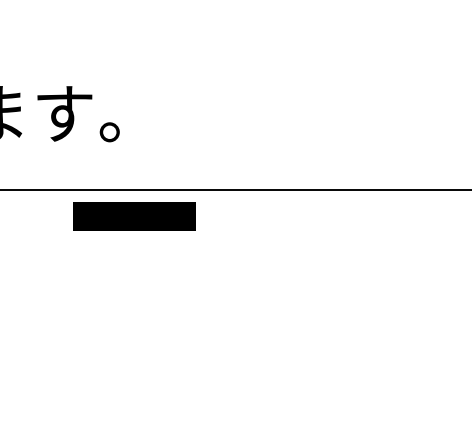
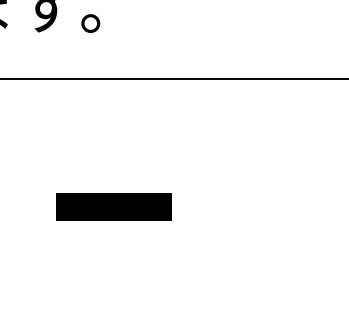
part: (134, 216) -> (114, 207), moved

